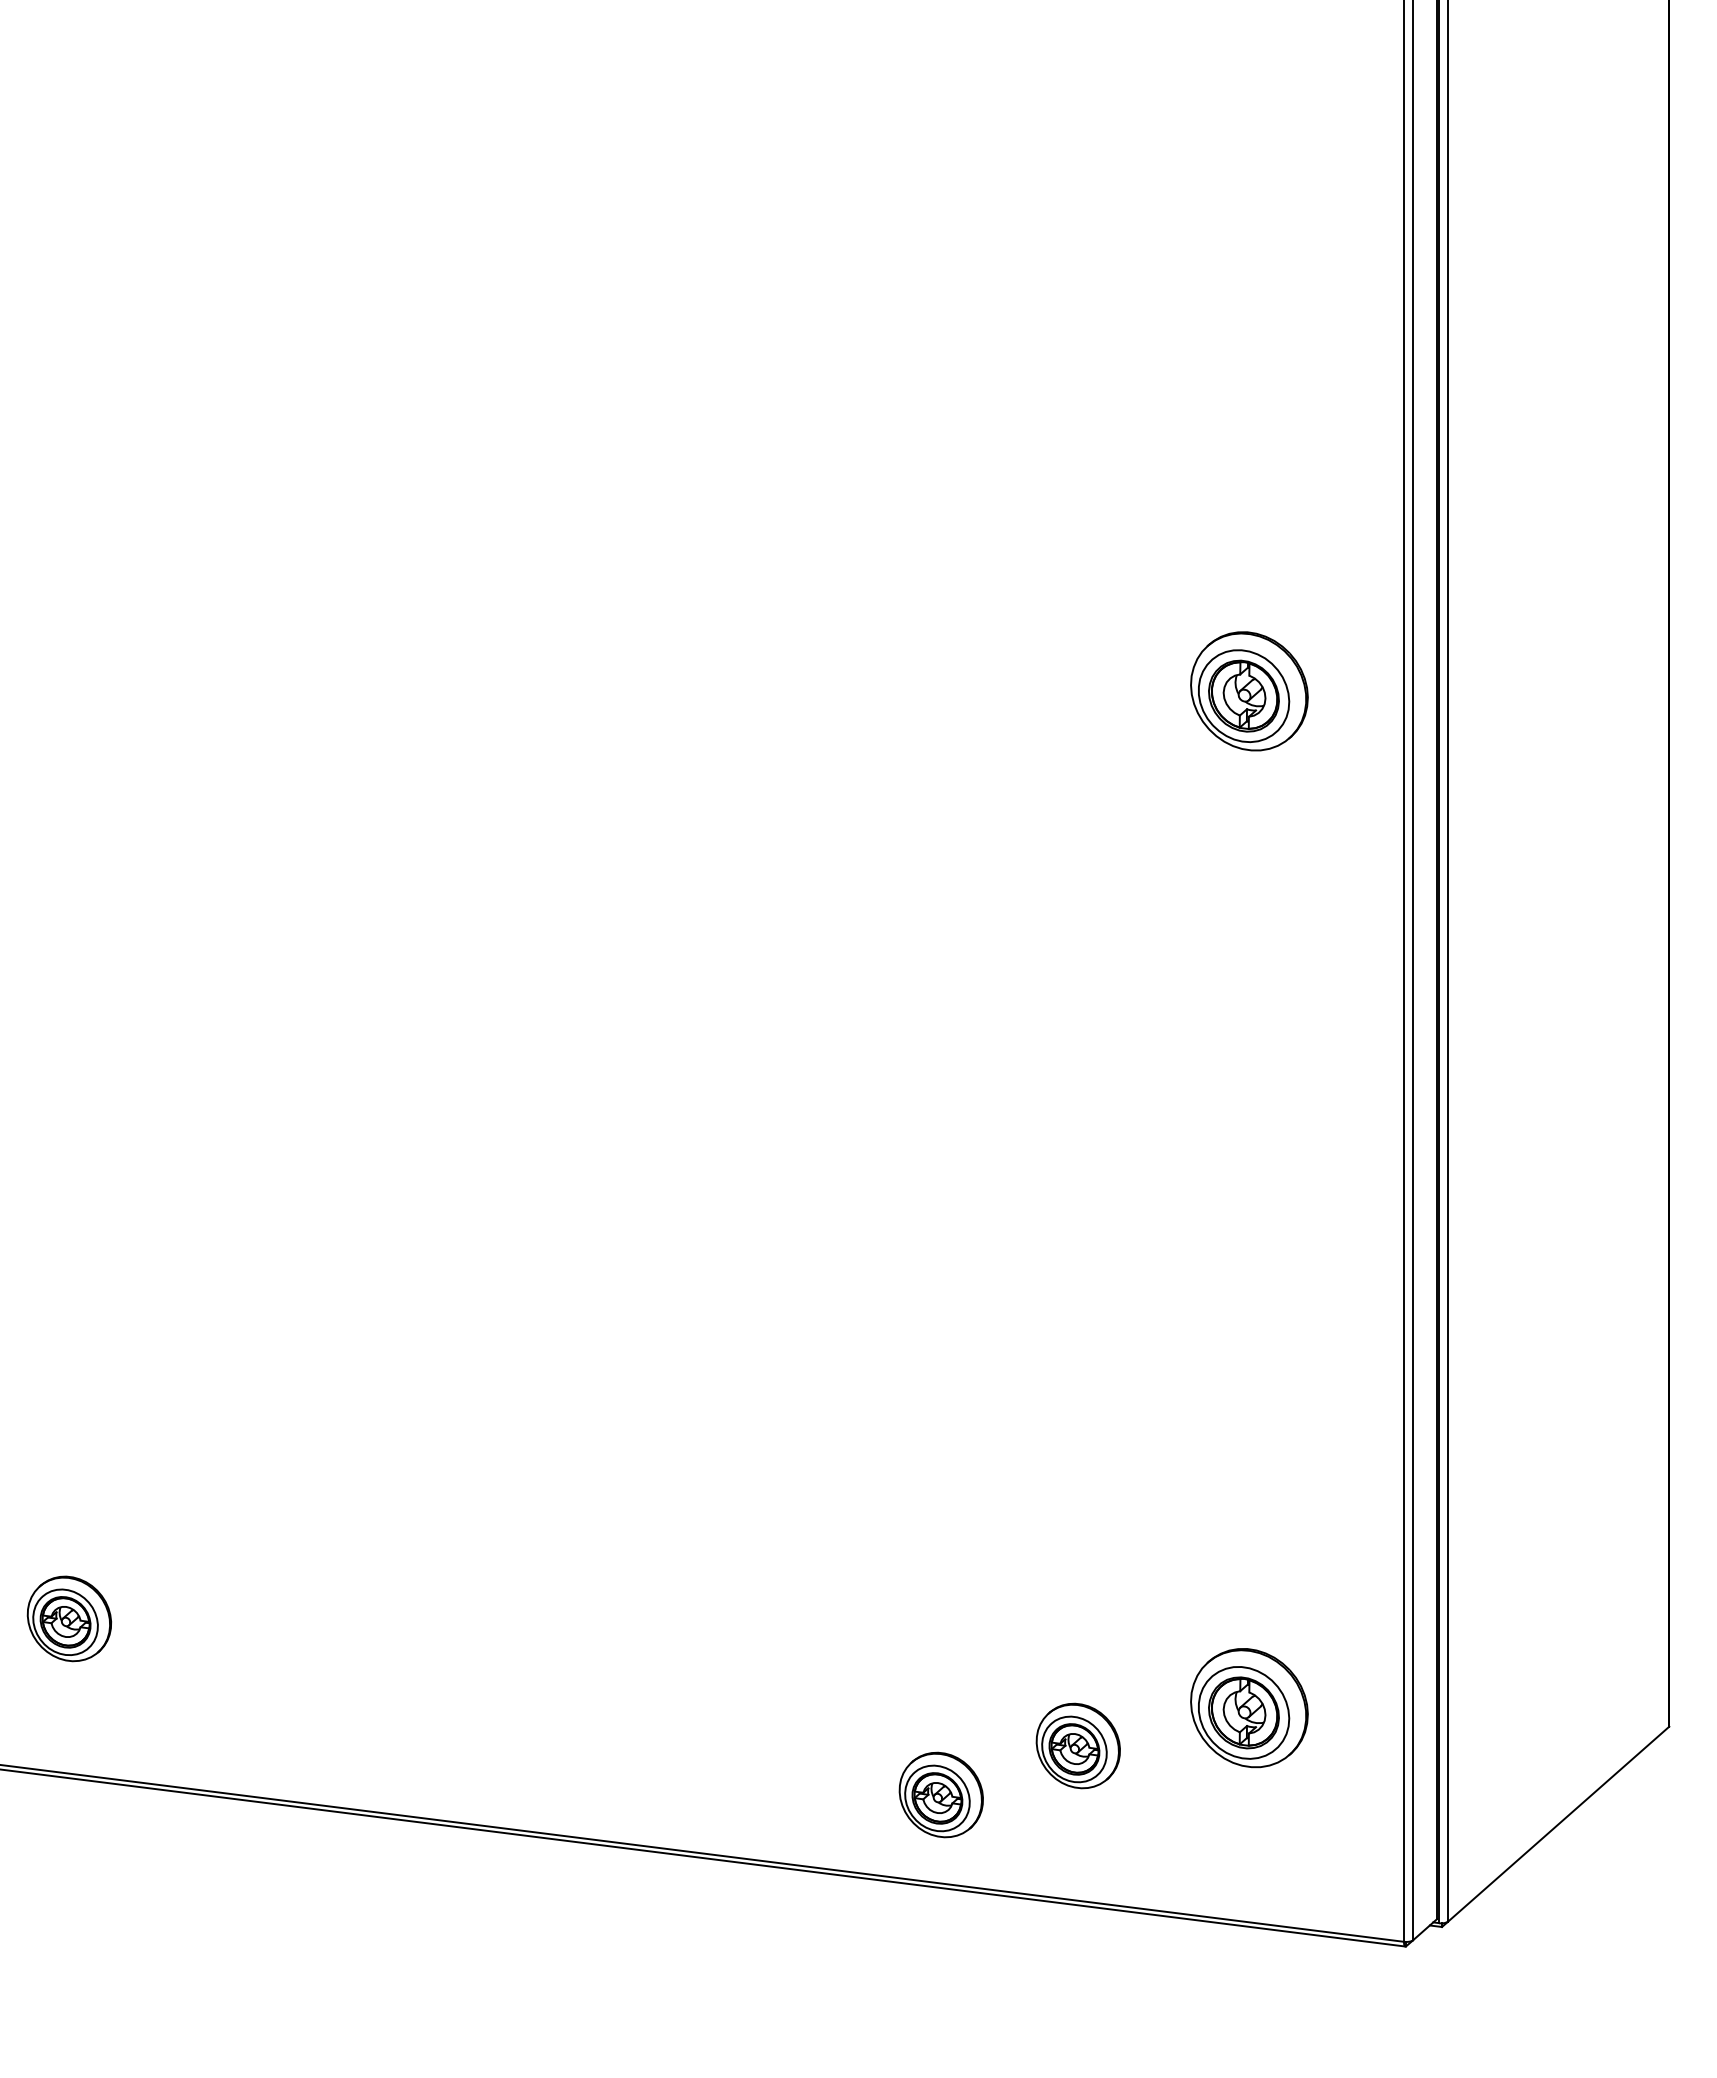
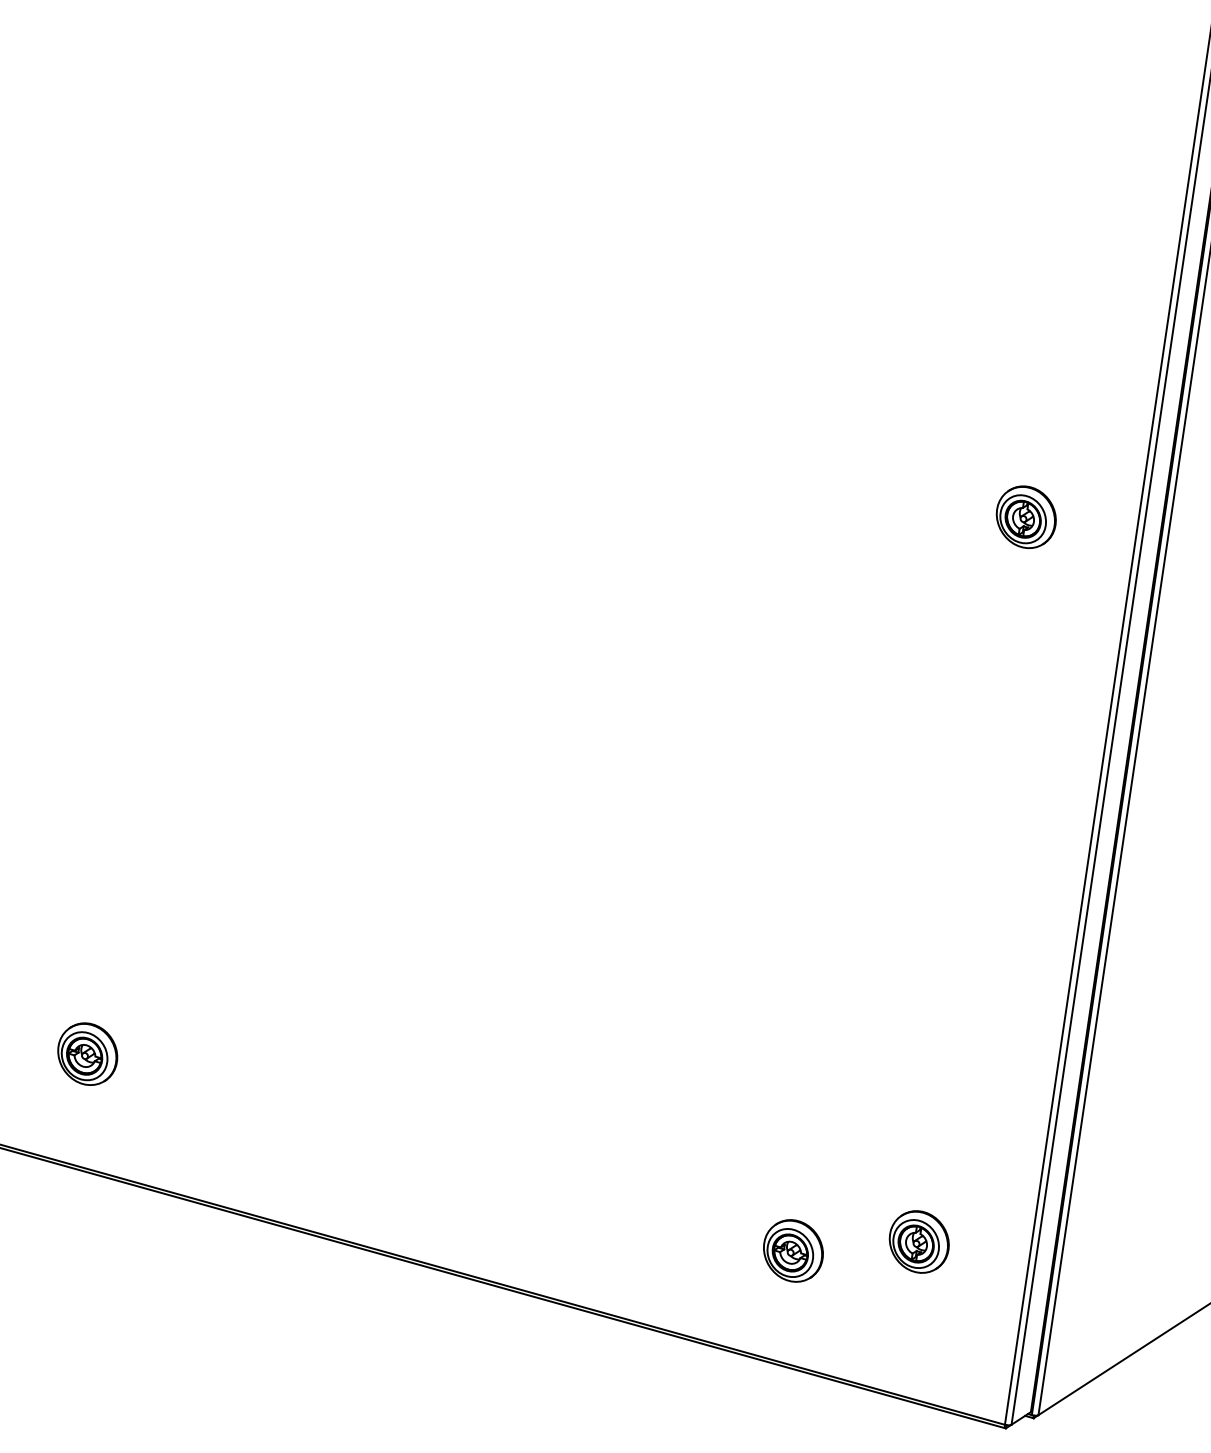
part: (1248, 691) -> (1025, 517), size x0.71
part: (1248, 1708) -> (918, 1242), size x0.71
part: (940, 1794) -> (690, 1271), removed

